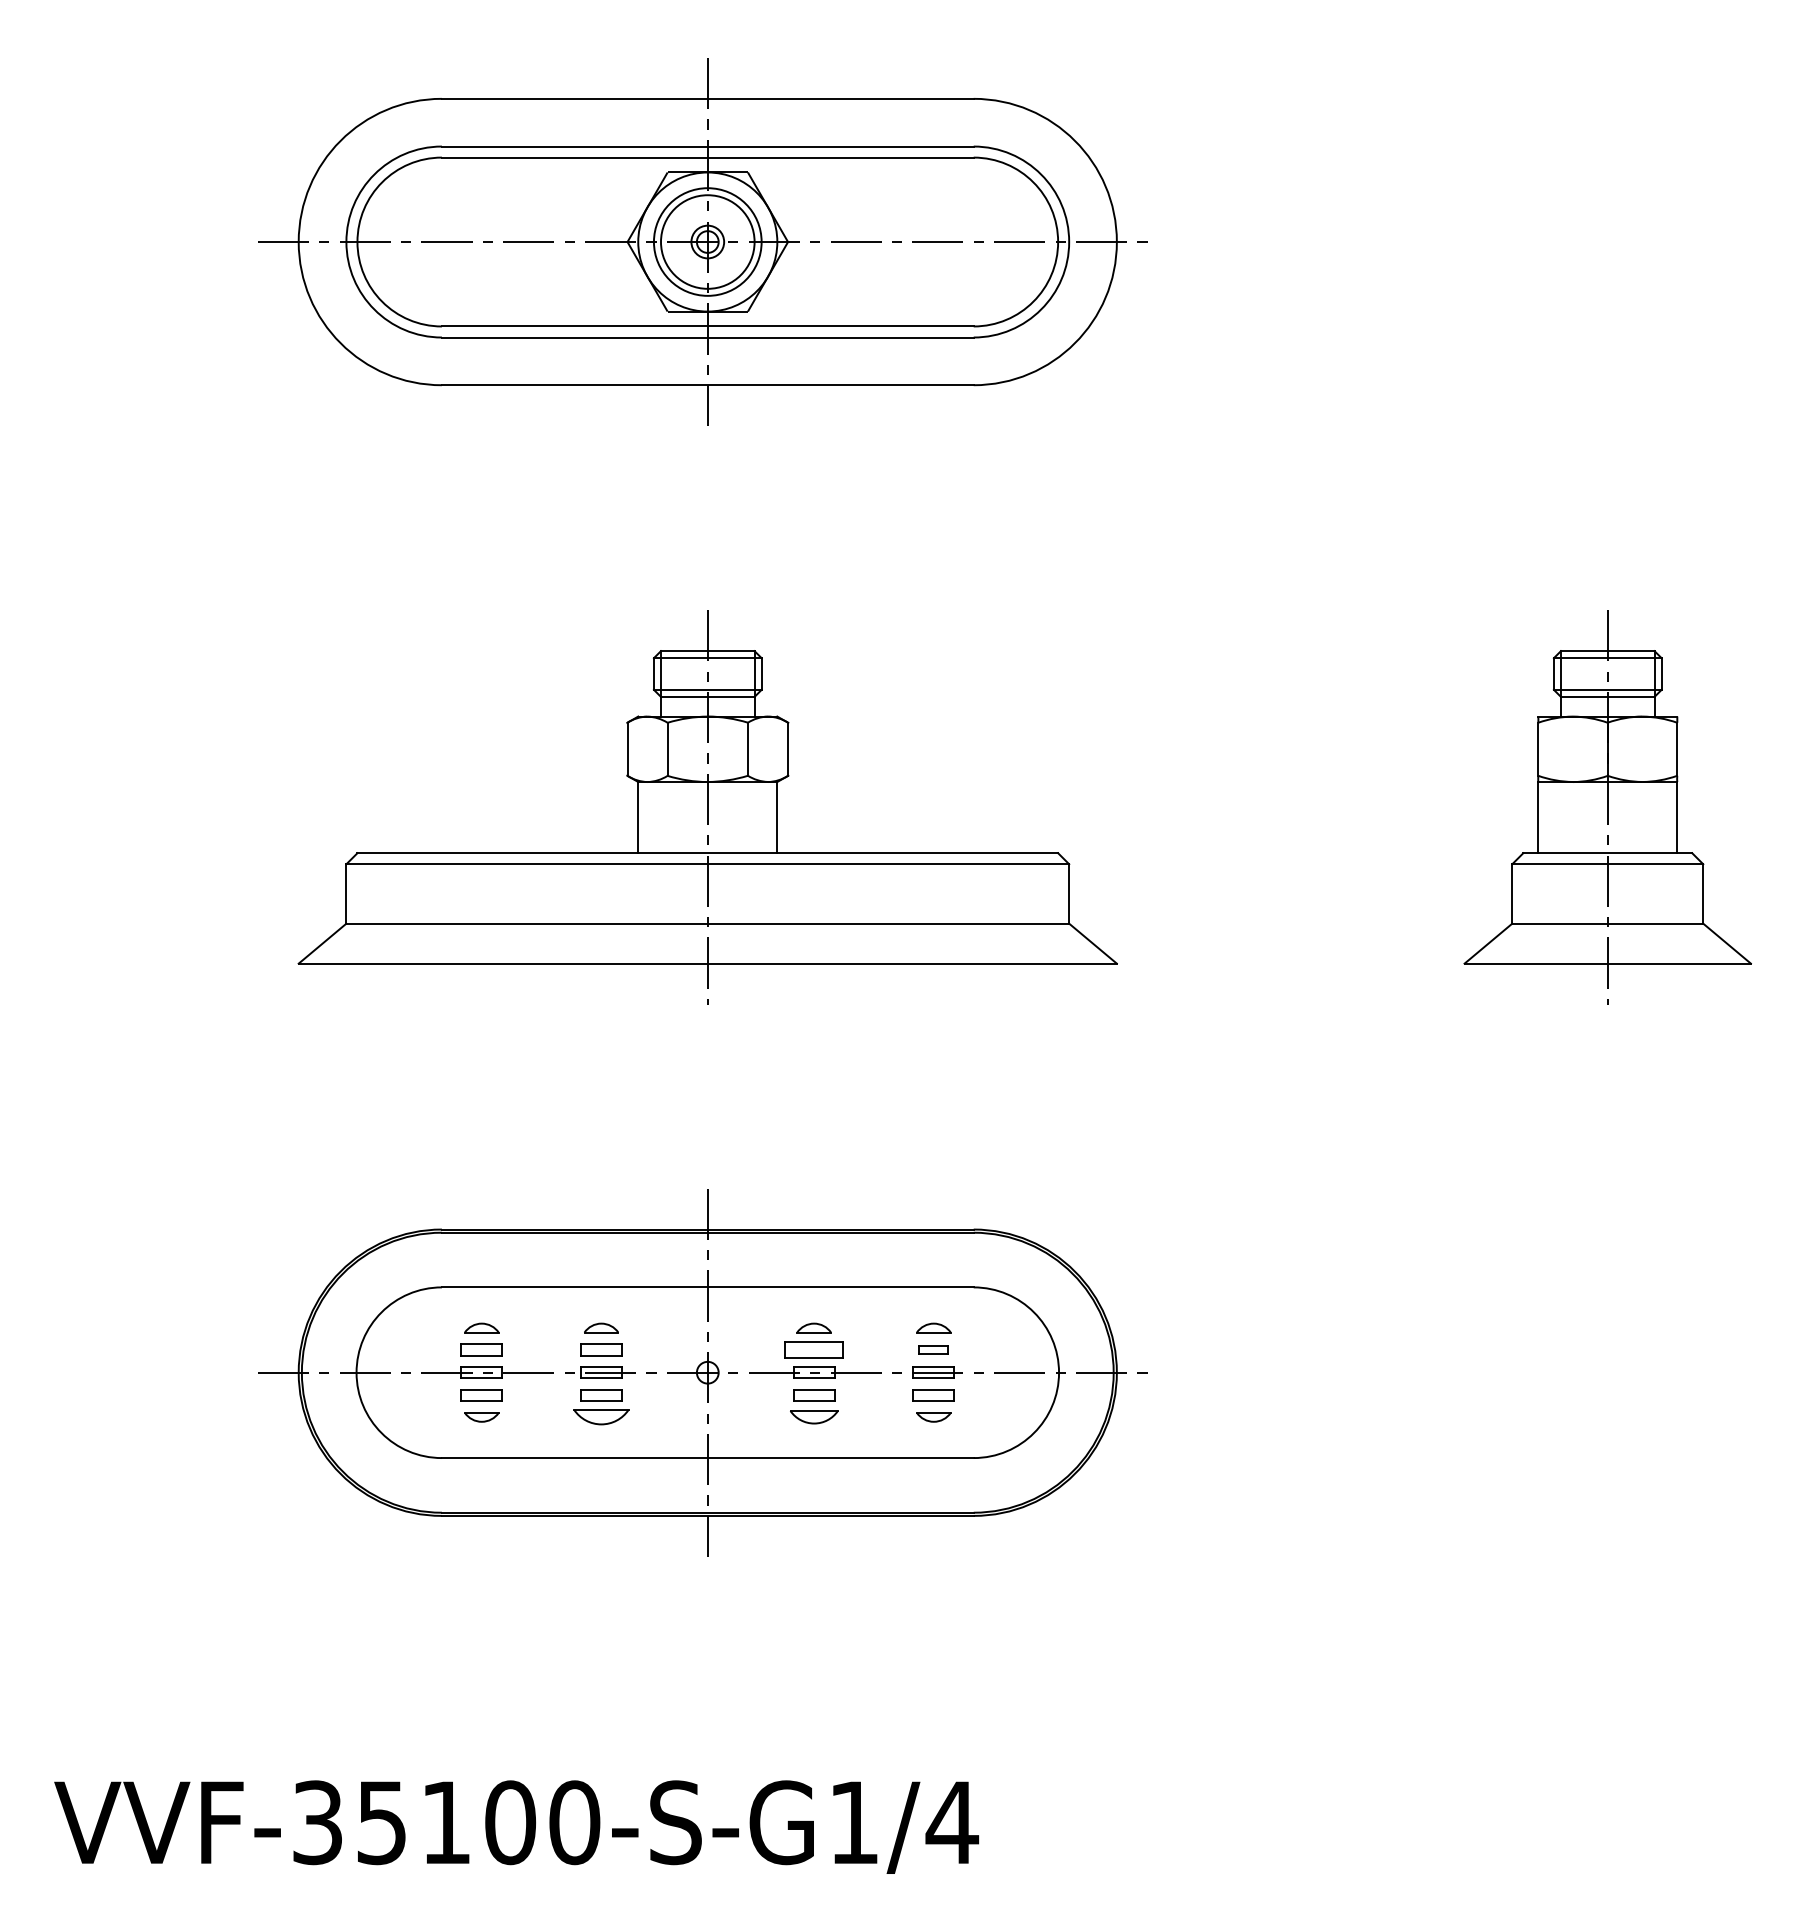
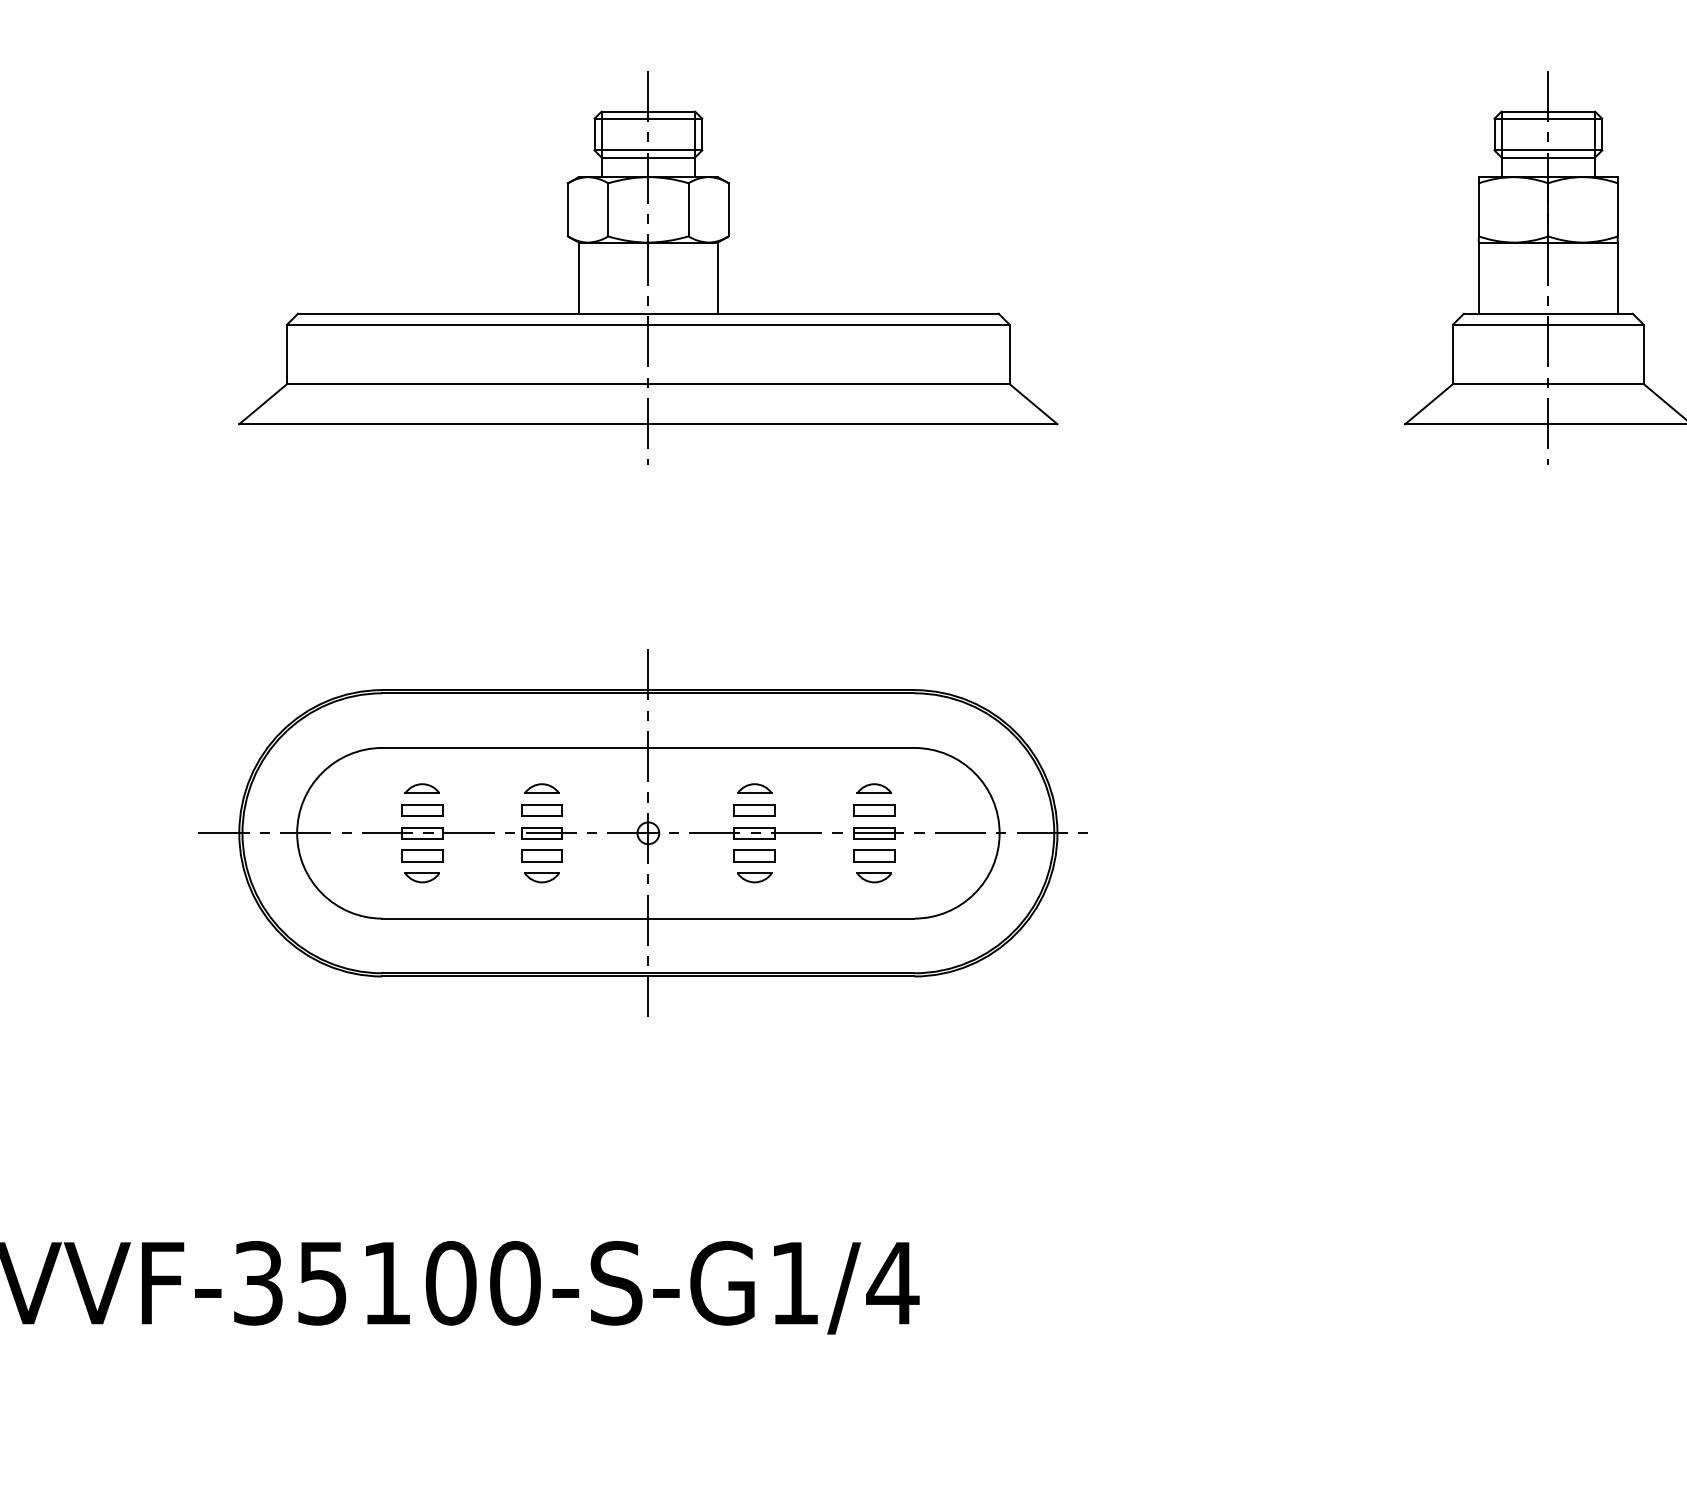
part: (814, 1349) -> (755, 810), size x0.71
part: (933, 1349) -> (874, 810), size x1.43
part: (601, 1417) -> (542, 878), size x0.62
part: (813, 1417) -> (754, 878), size x0.71

